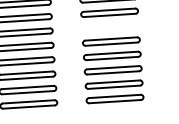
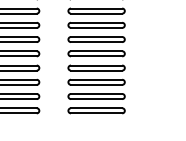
part: (110, 27) -> (96, 39), added

